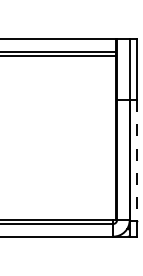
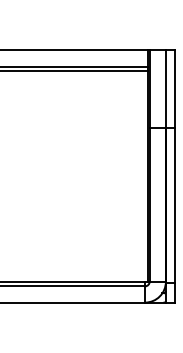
line: (136, 160) -> (174, 205), dashed -> solid

